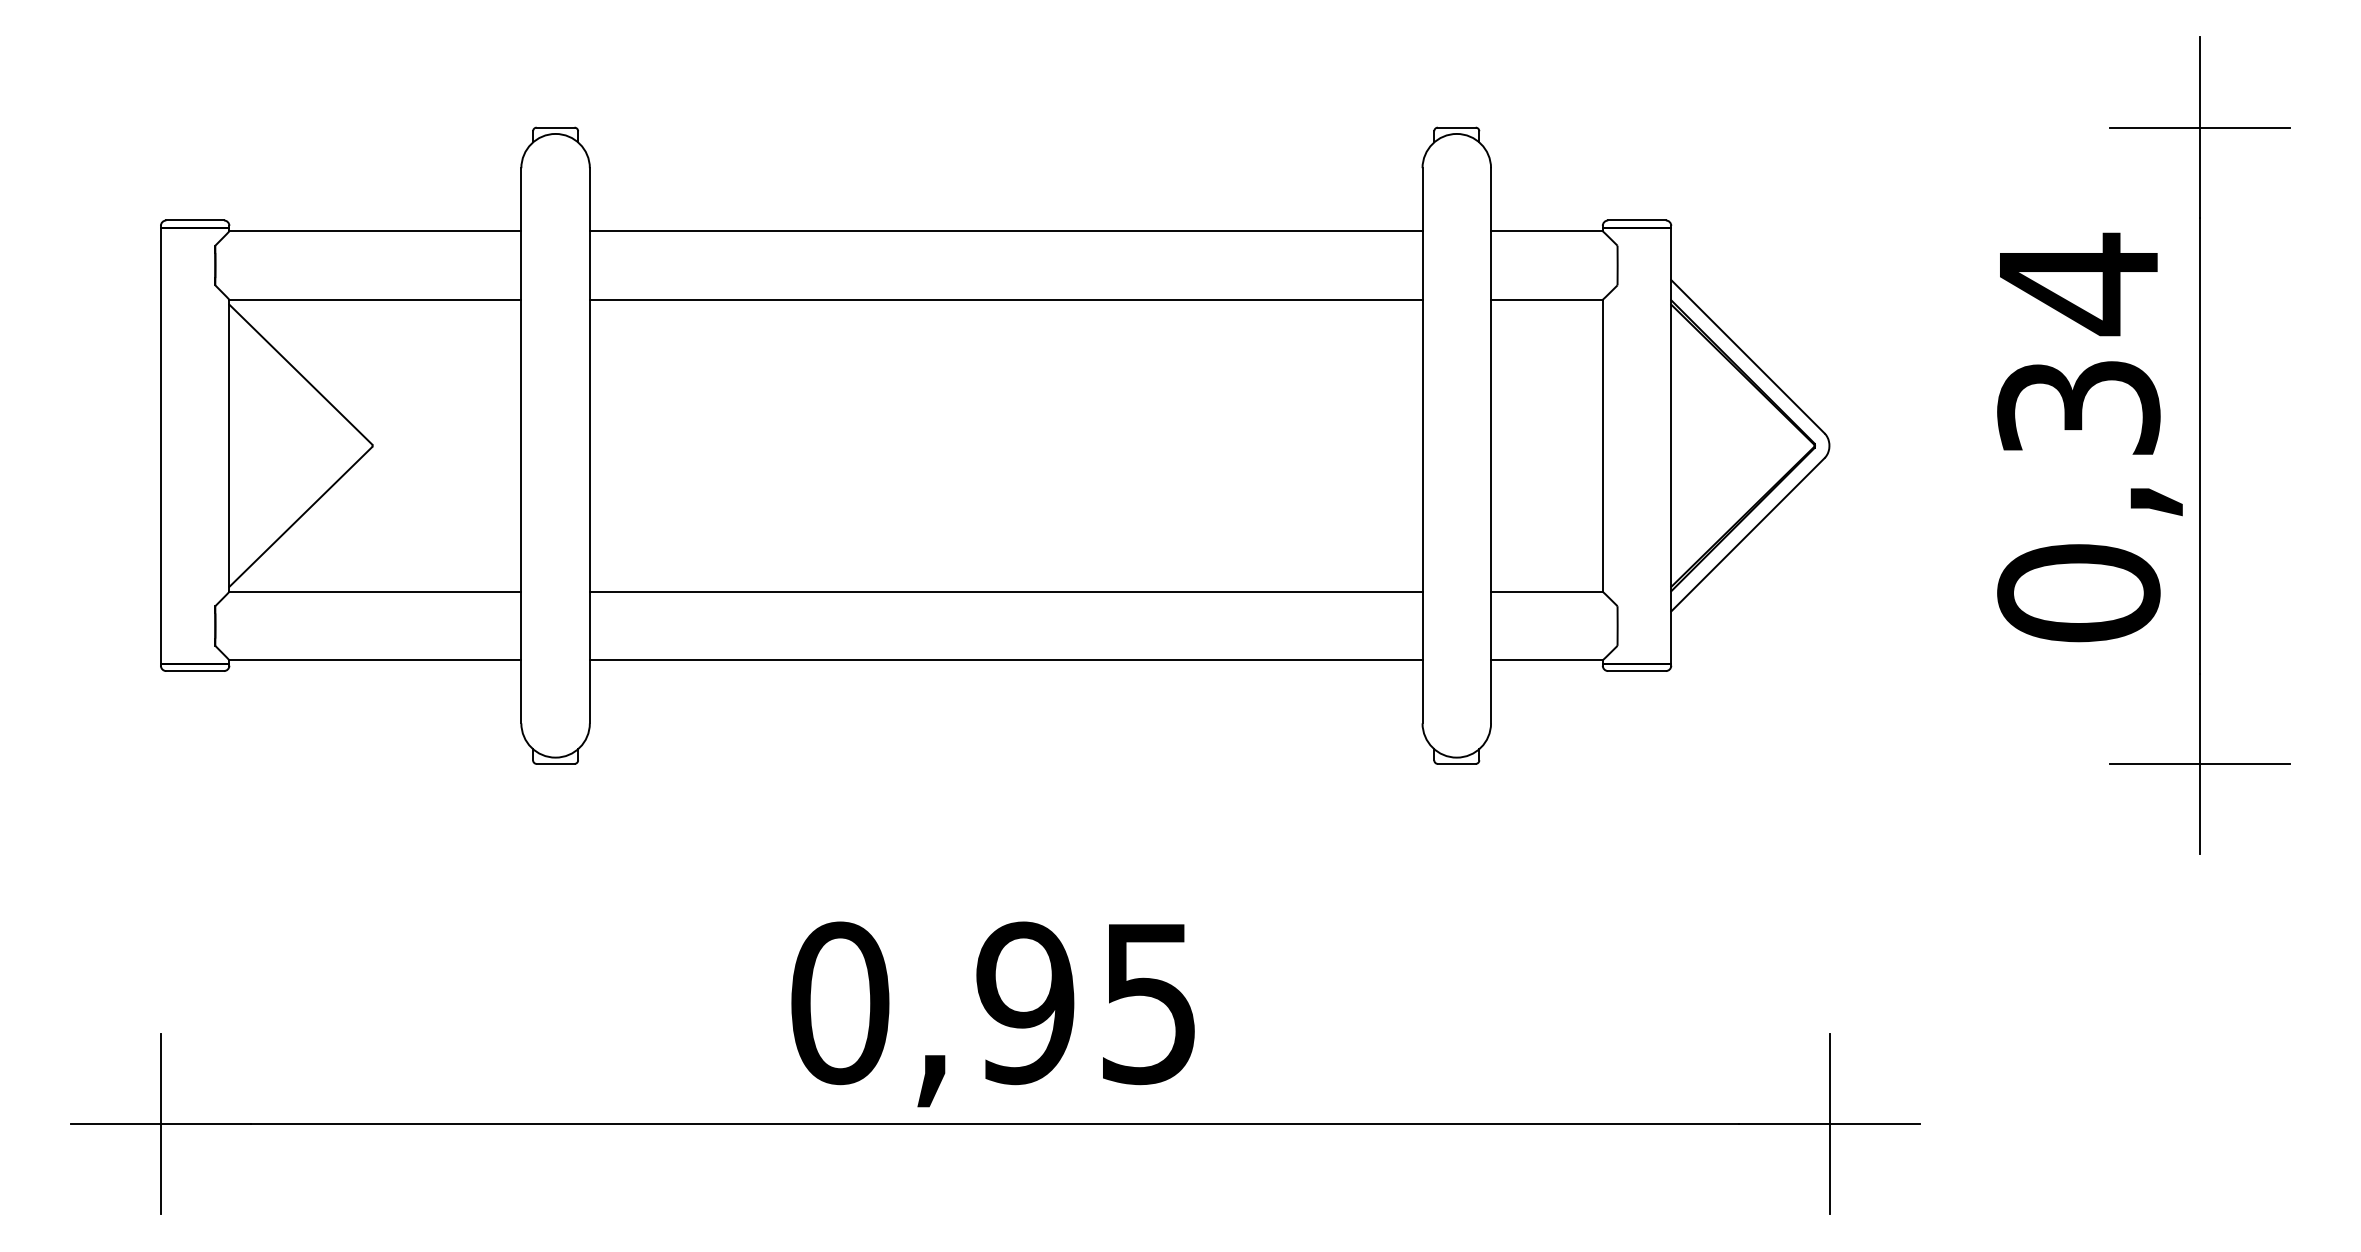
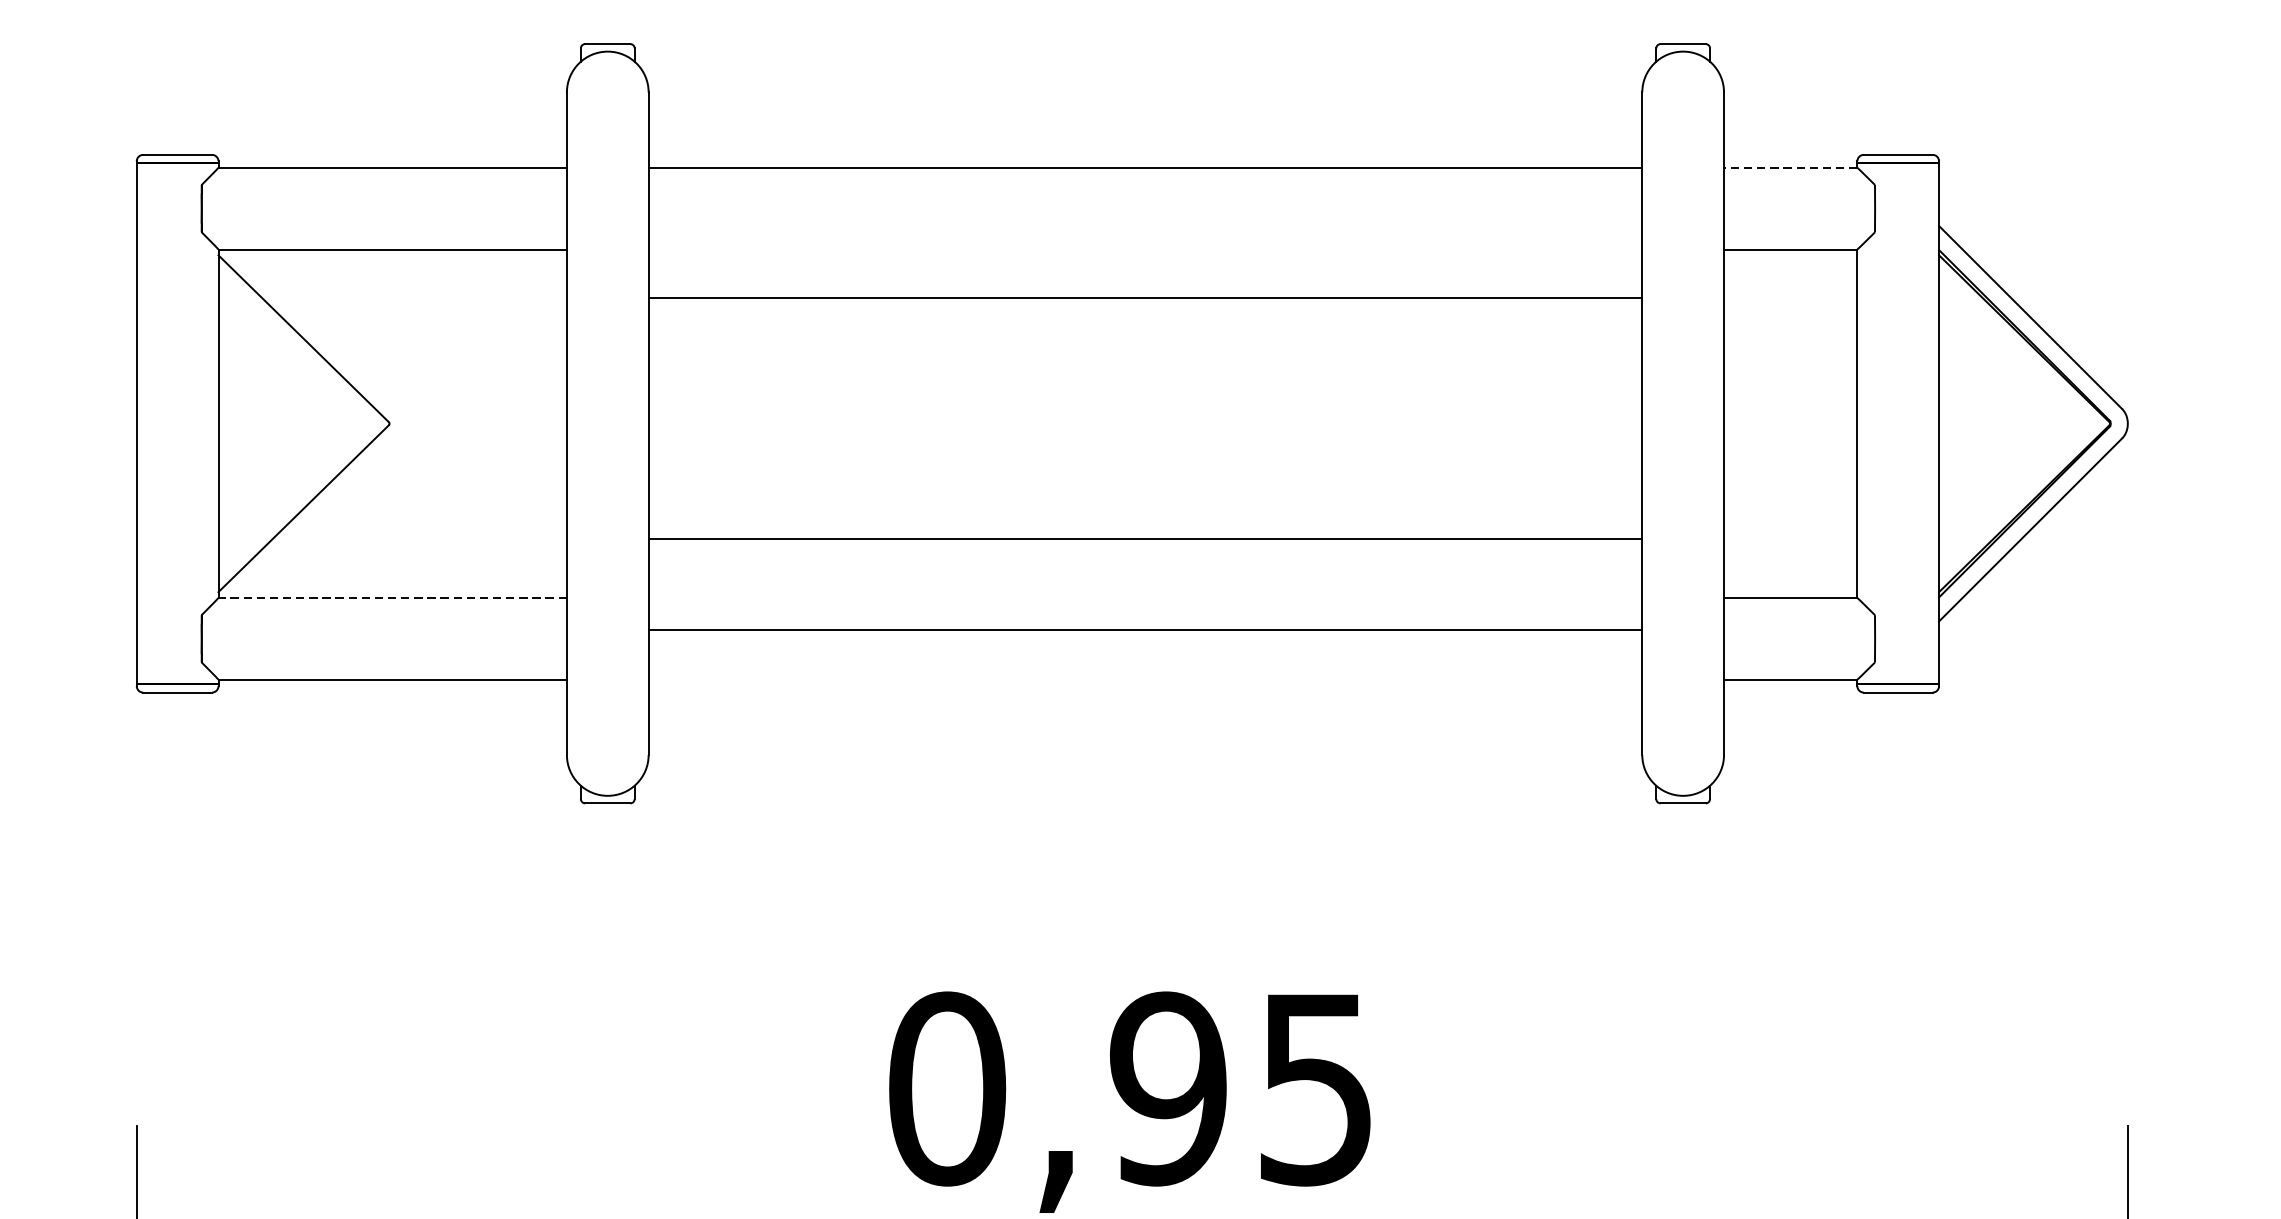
line: (1546, 231) -> (1790, 168), solid -> dashed
line: (1005, 299) -> (1144, 298), moved
line: (375, 591) -> (392, 597), solid -> dashed
line: (1005, 591) -> (1144, 539), moved
line: (1005, 660) -> (1144, 629), moved

